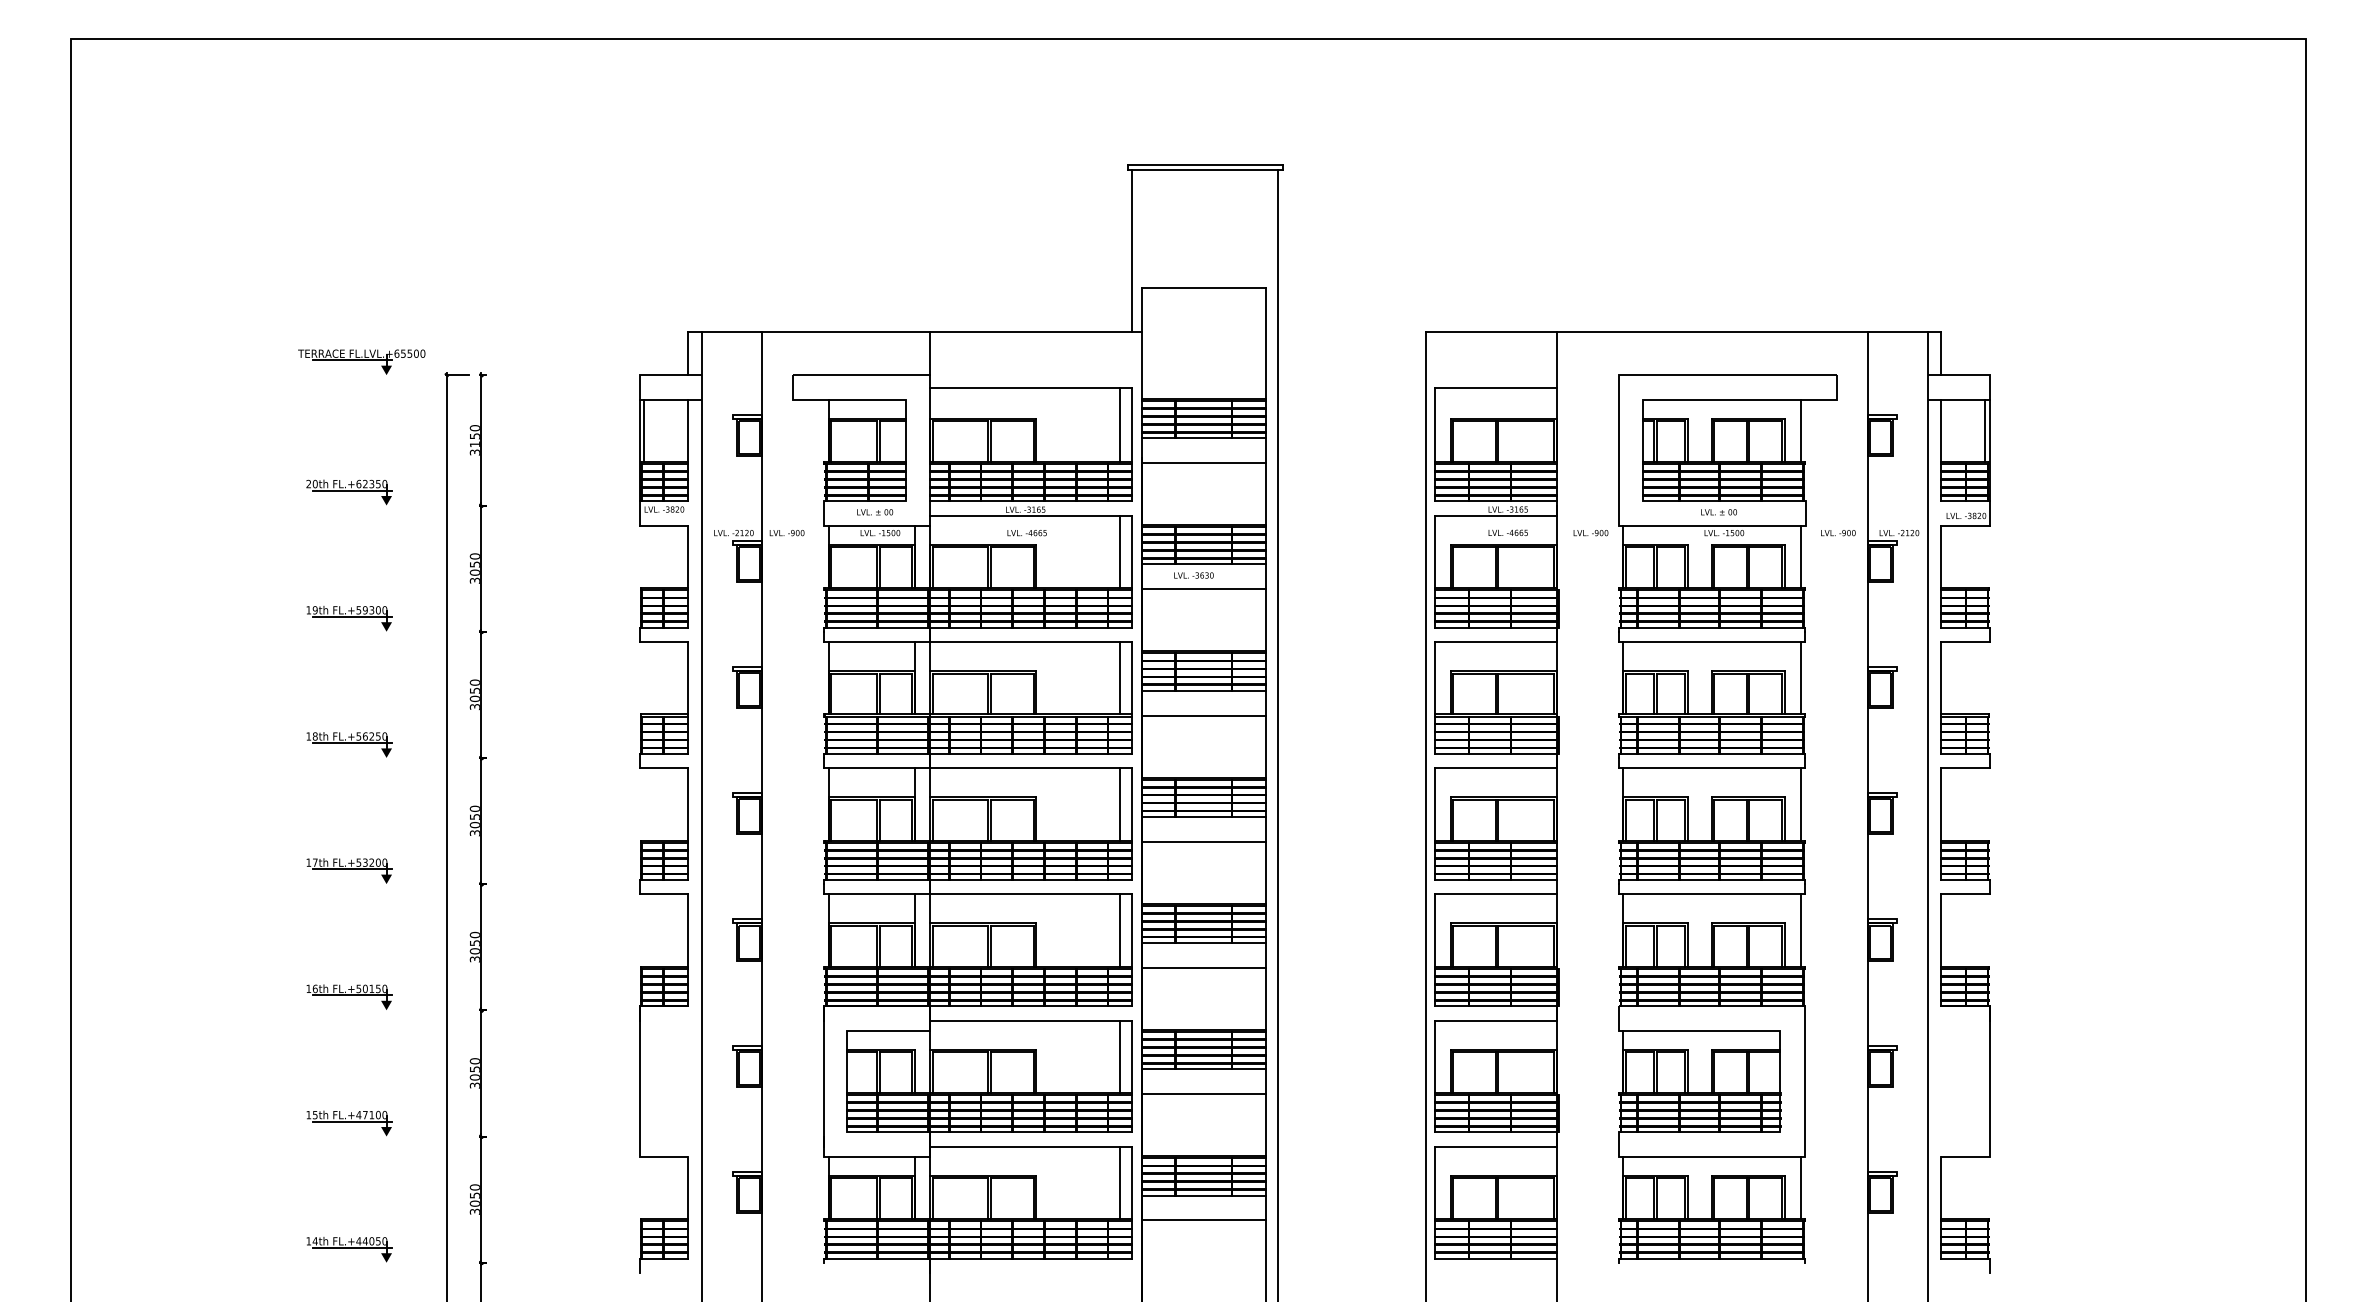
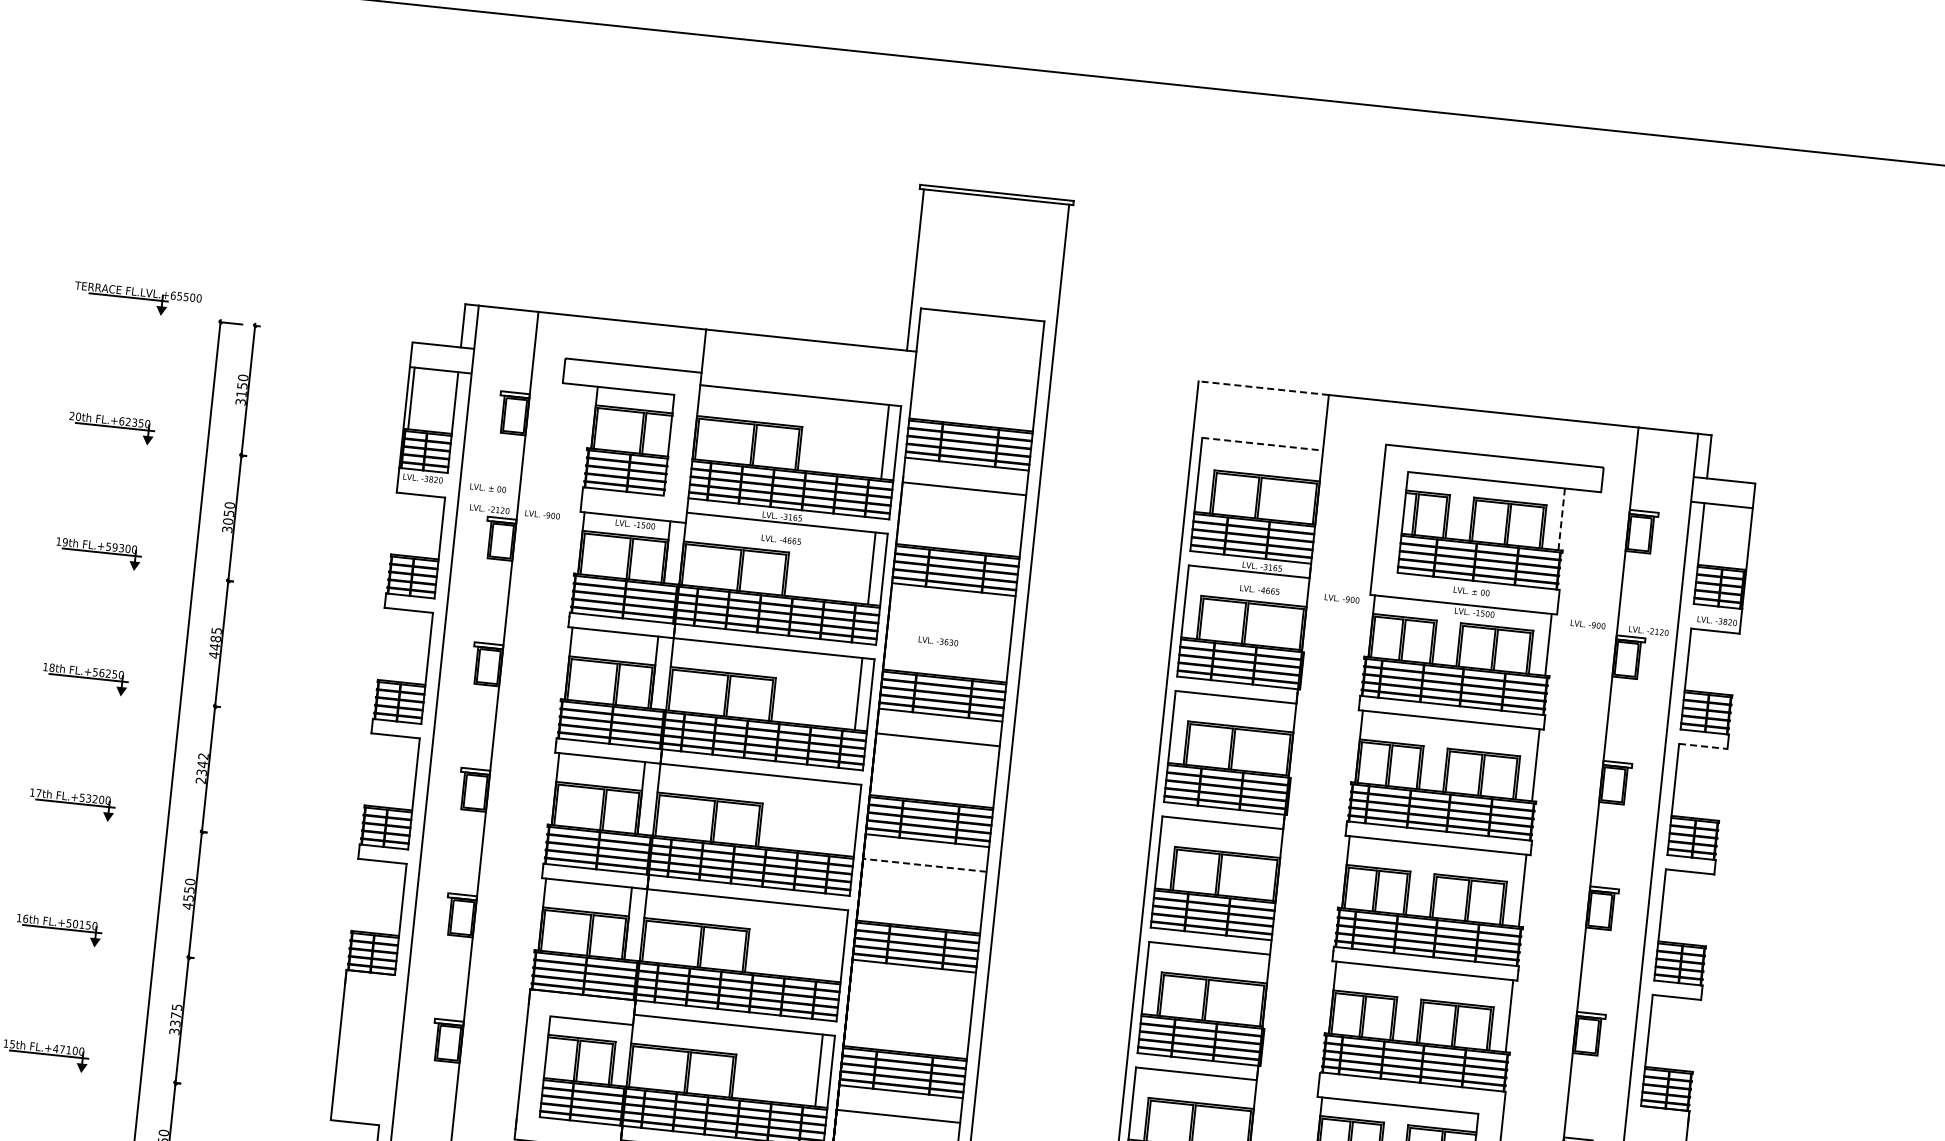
line: (1490, 331) -> (1263, 387), solid -> dashed
line: (1495, 387) -> (1262, 444), solid -> dashed
line: (1801, 431) -> (1562, 519), solid -> dashed
line: (1985, 431) -> (1745, 539), removed
text: (875, 512) -> (488, 488), moved
text: (1193, 575) -> (937, 641), moved
line: (1203, 589) -> (950, 614), removed
line: (1966, 642) -> (1704, 746), solid -> dashed
text: (474, 694) -> (214, 642), 3050 -> 4485
line: (1120, 804) -> (845, 819), removed
text: (474, 820) -> (201, 767), 3050 -> 2342
line: (1203, 841) -> (924, 865), solid -> dashed
line: (1120, 930) -> (832, 944), removed
text: (474, 955) -> (187, 902), 3050 -> 4550
line: (1203, 967) -> (911, 990), removed
text: (474, 1069) -> (175, 1015), 3050 -> 3375

